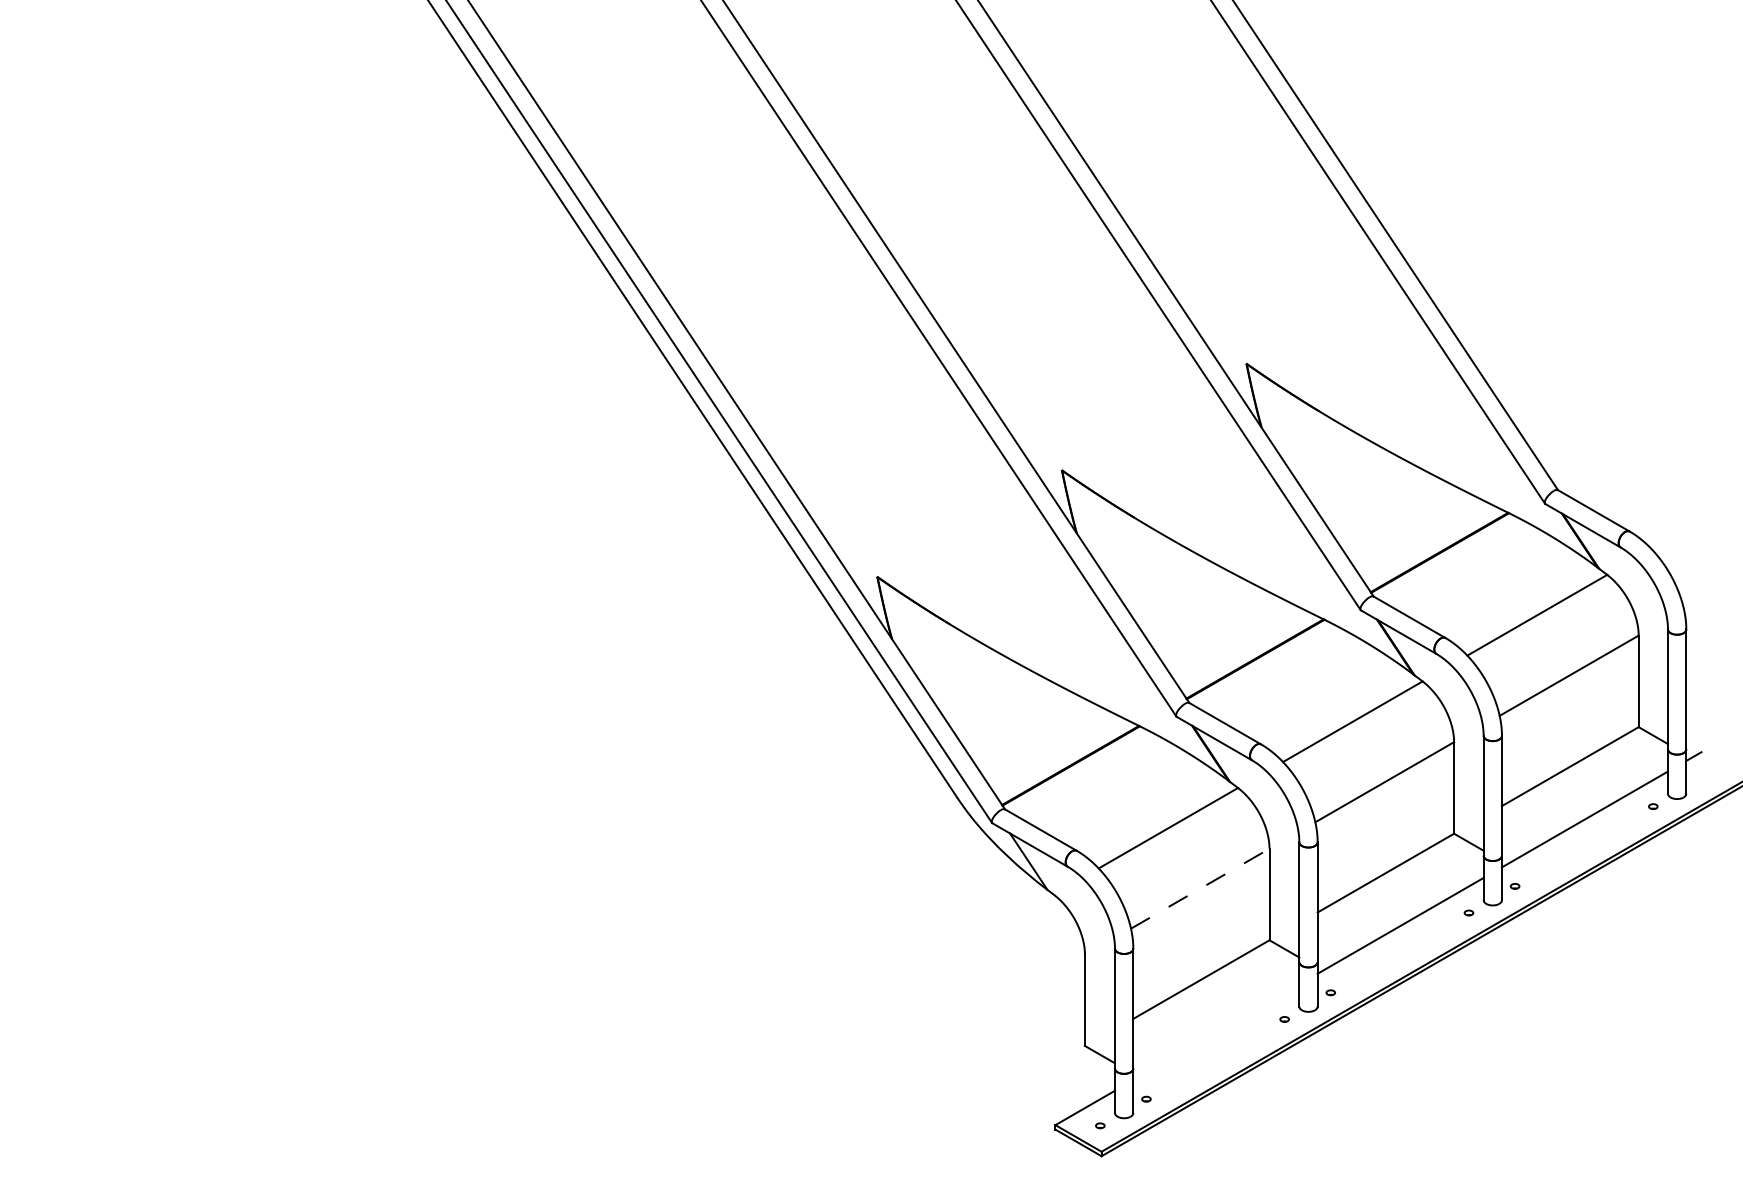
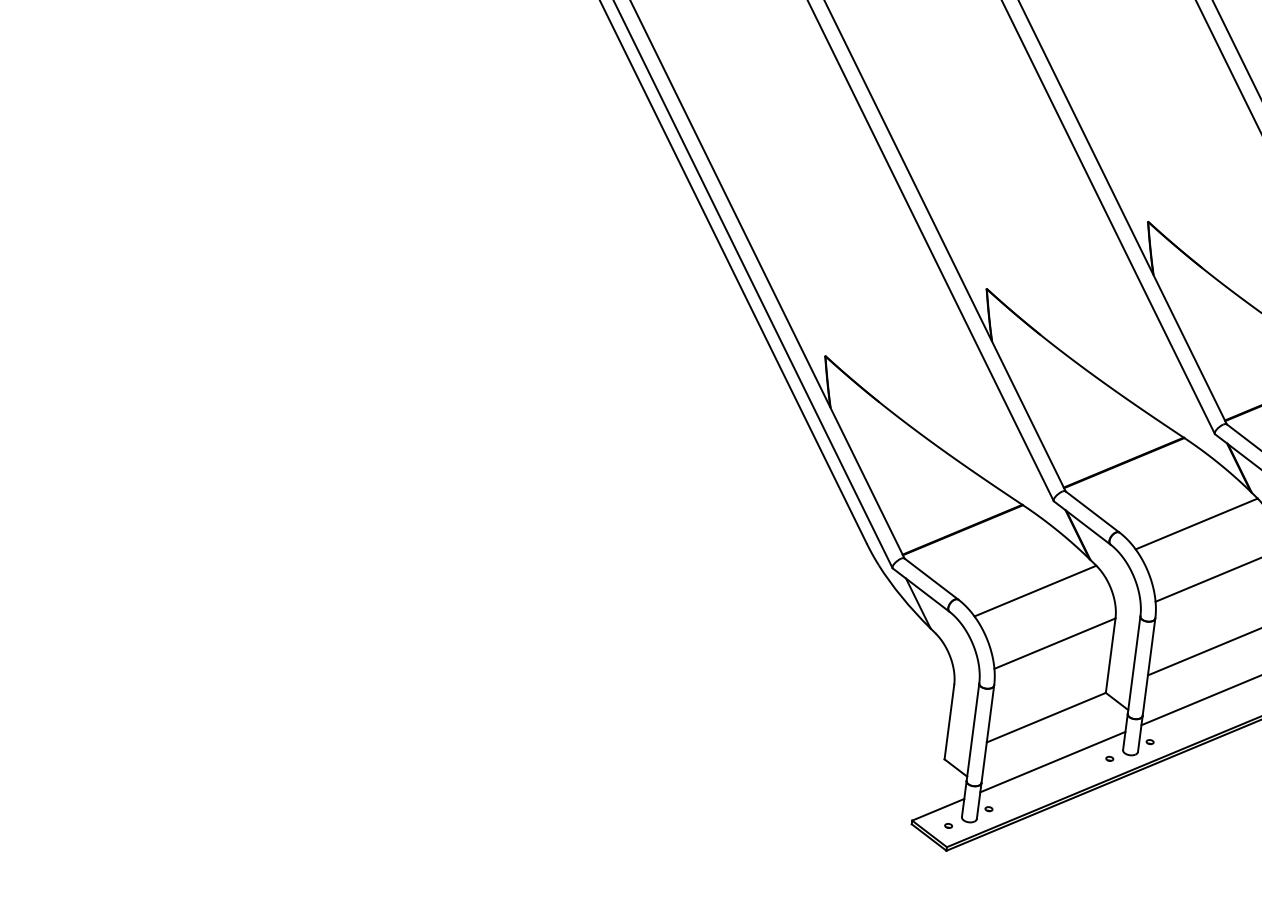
line: (1200, 888) -> (1055, 643), dashed -> solid
line: (1216, 1032) -> (1052, 762), added

